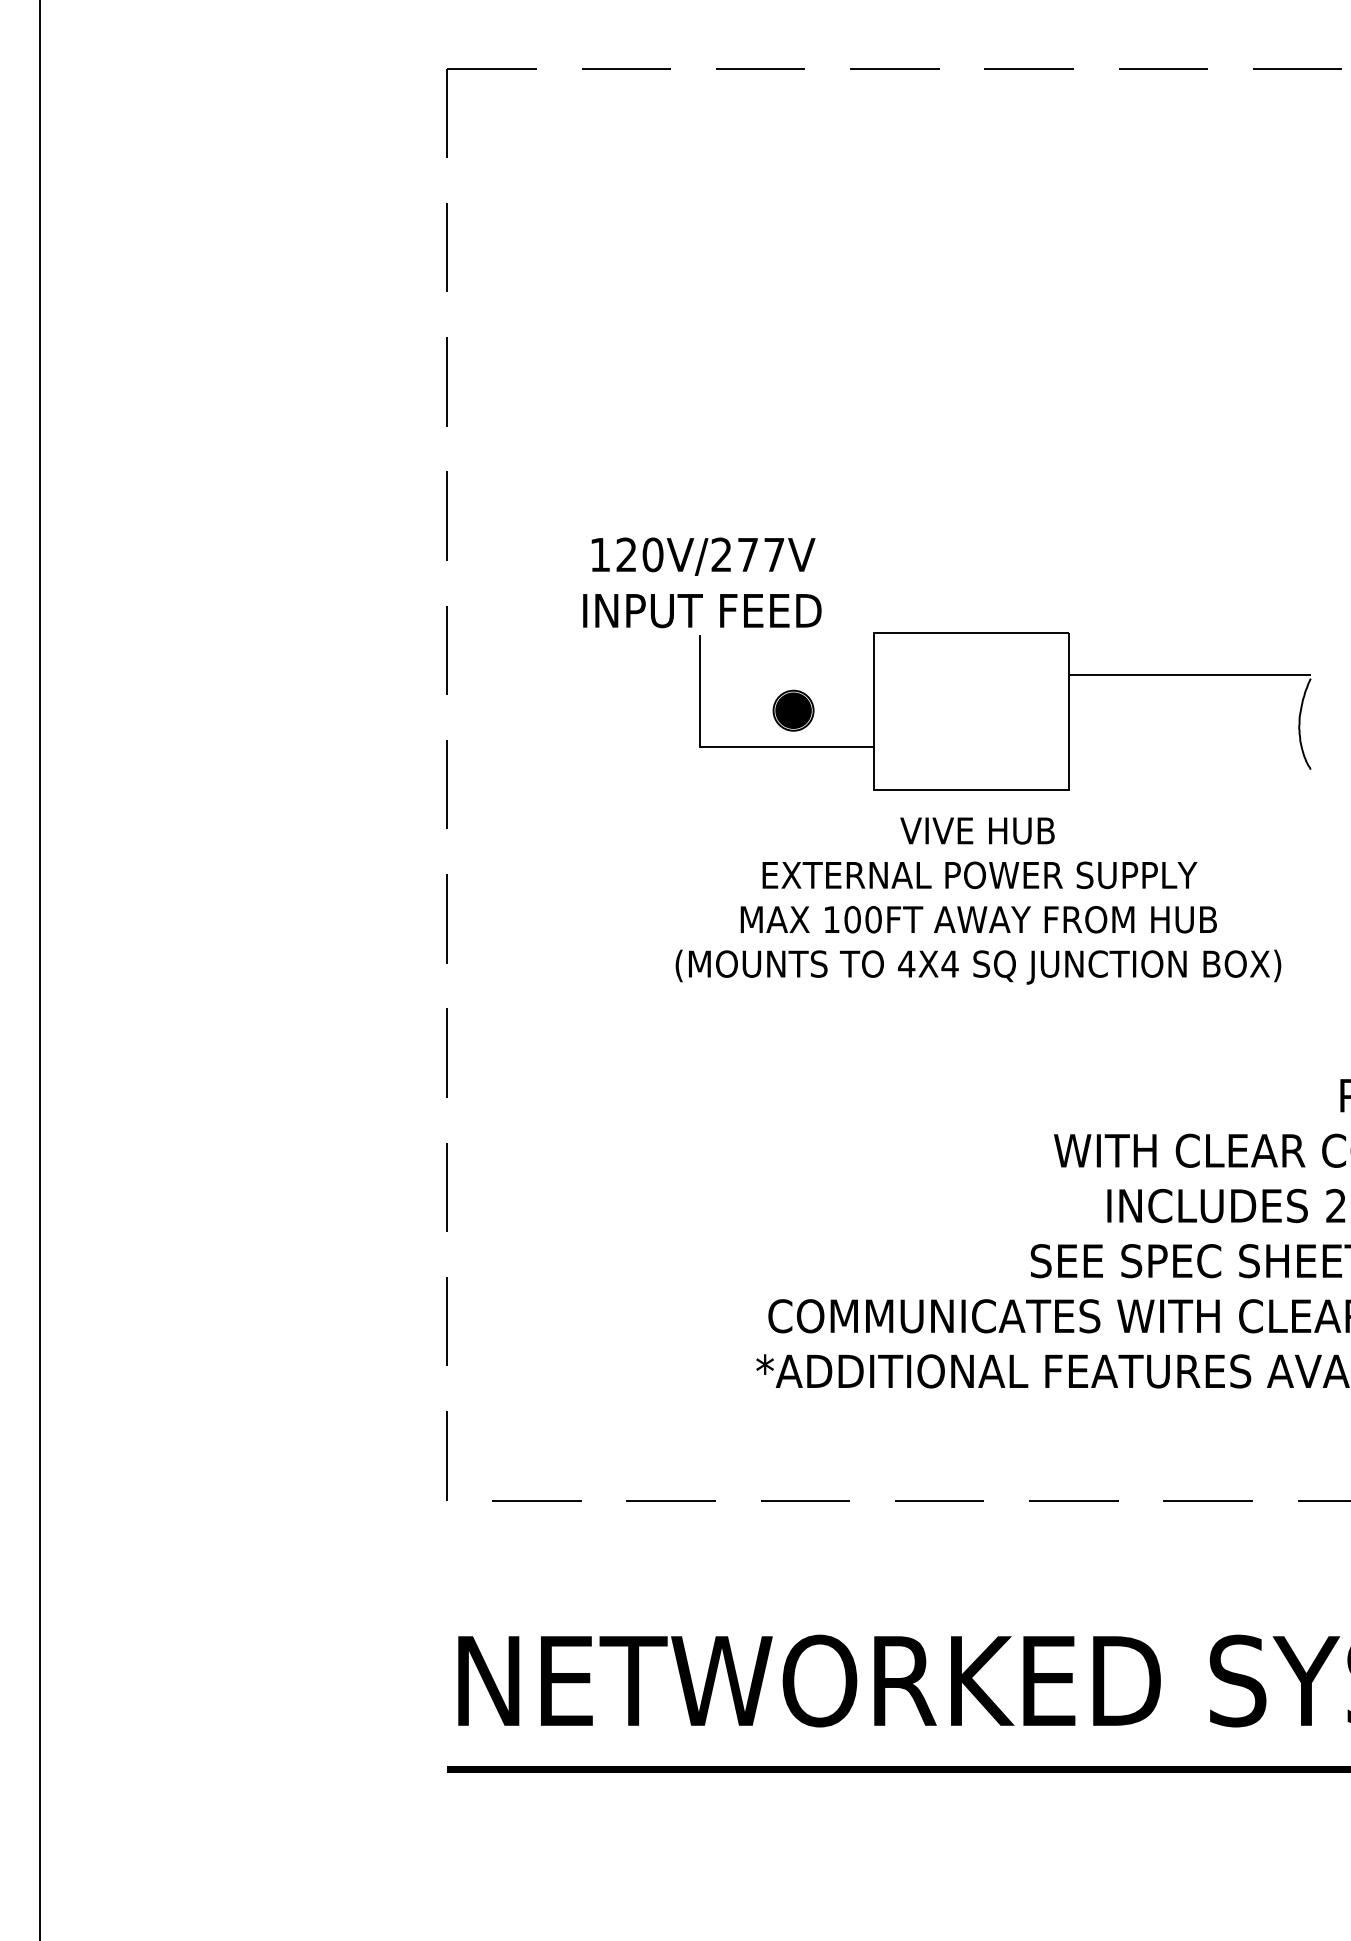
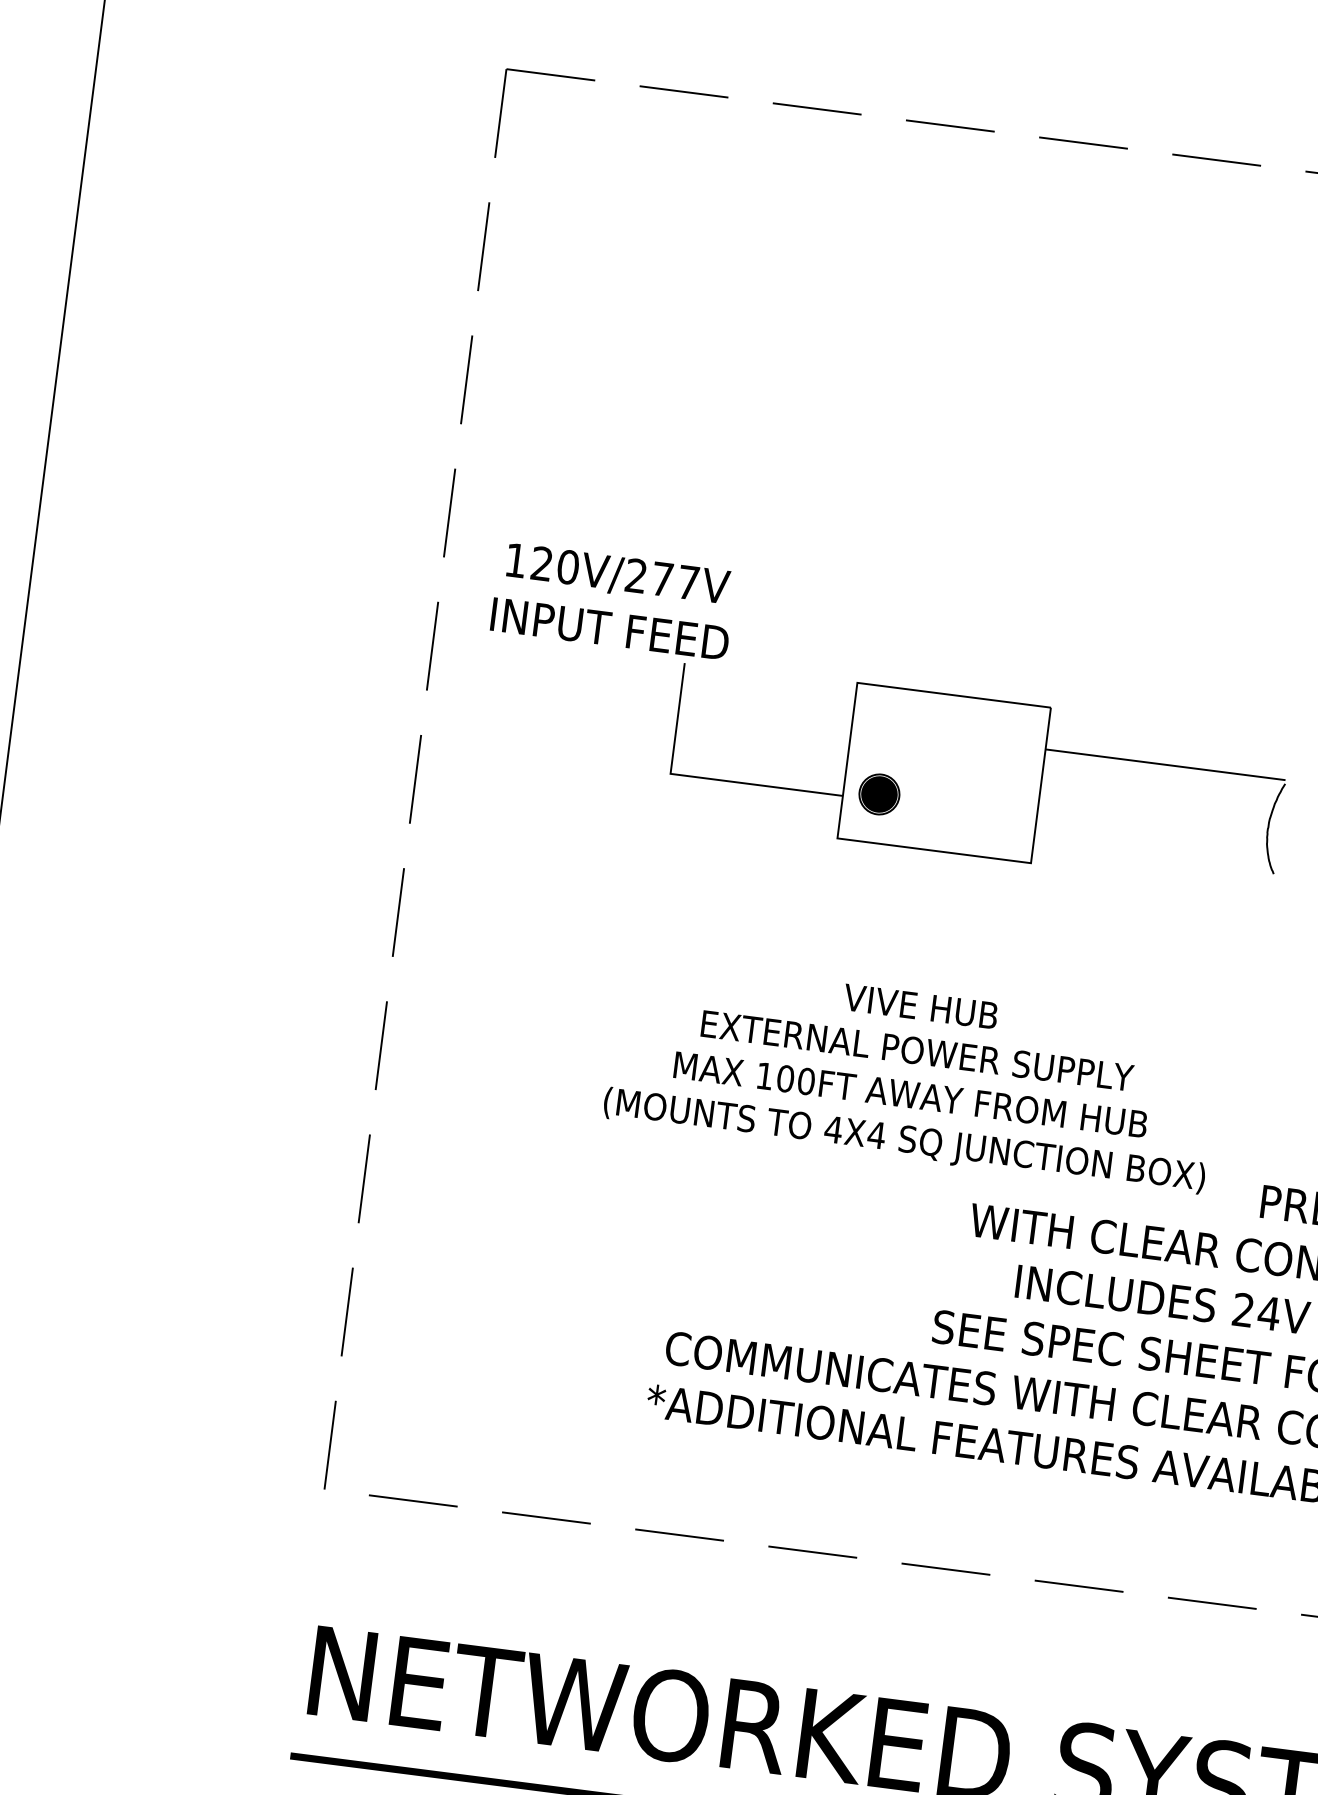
text: (702, 582) -> (613, 600), moved
part: (793, 710) -> (879, 794), moved
text: (978, 900) -> (912, 1075), moved

